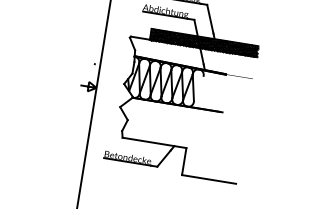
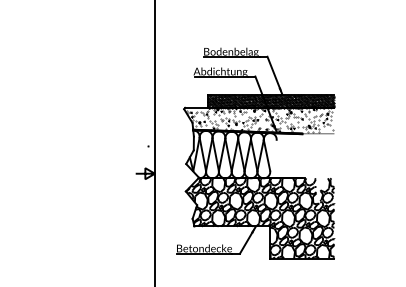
hatch: (191, 57) -> (259, 120), added
hatch: (179, 140) -> (260, 218), added

